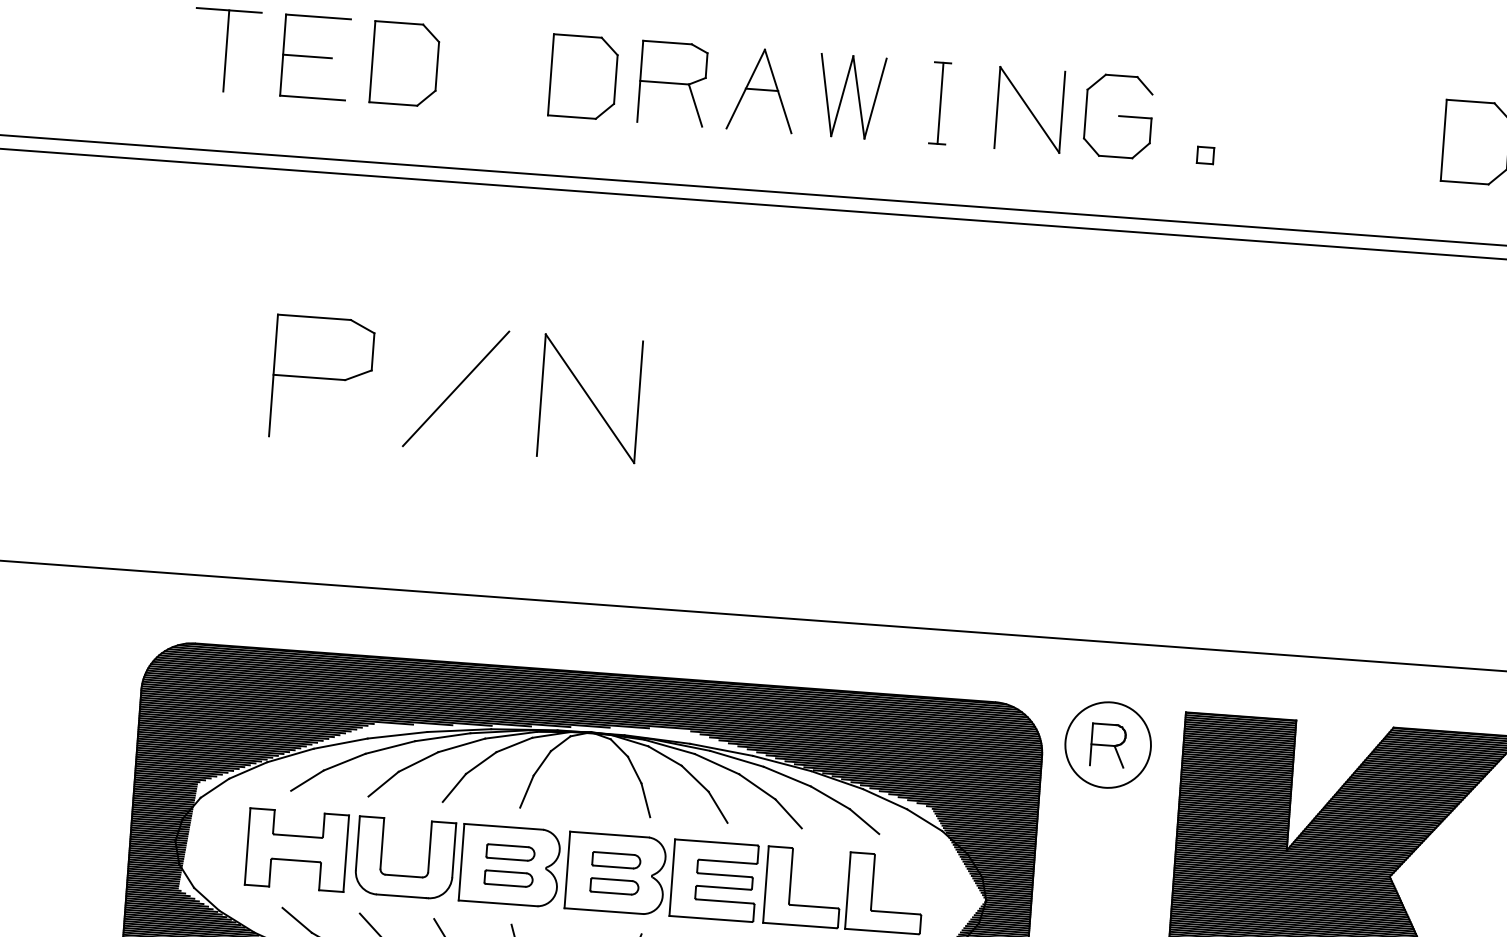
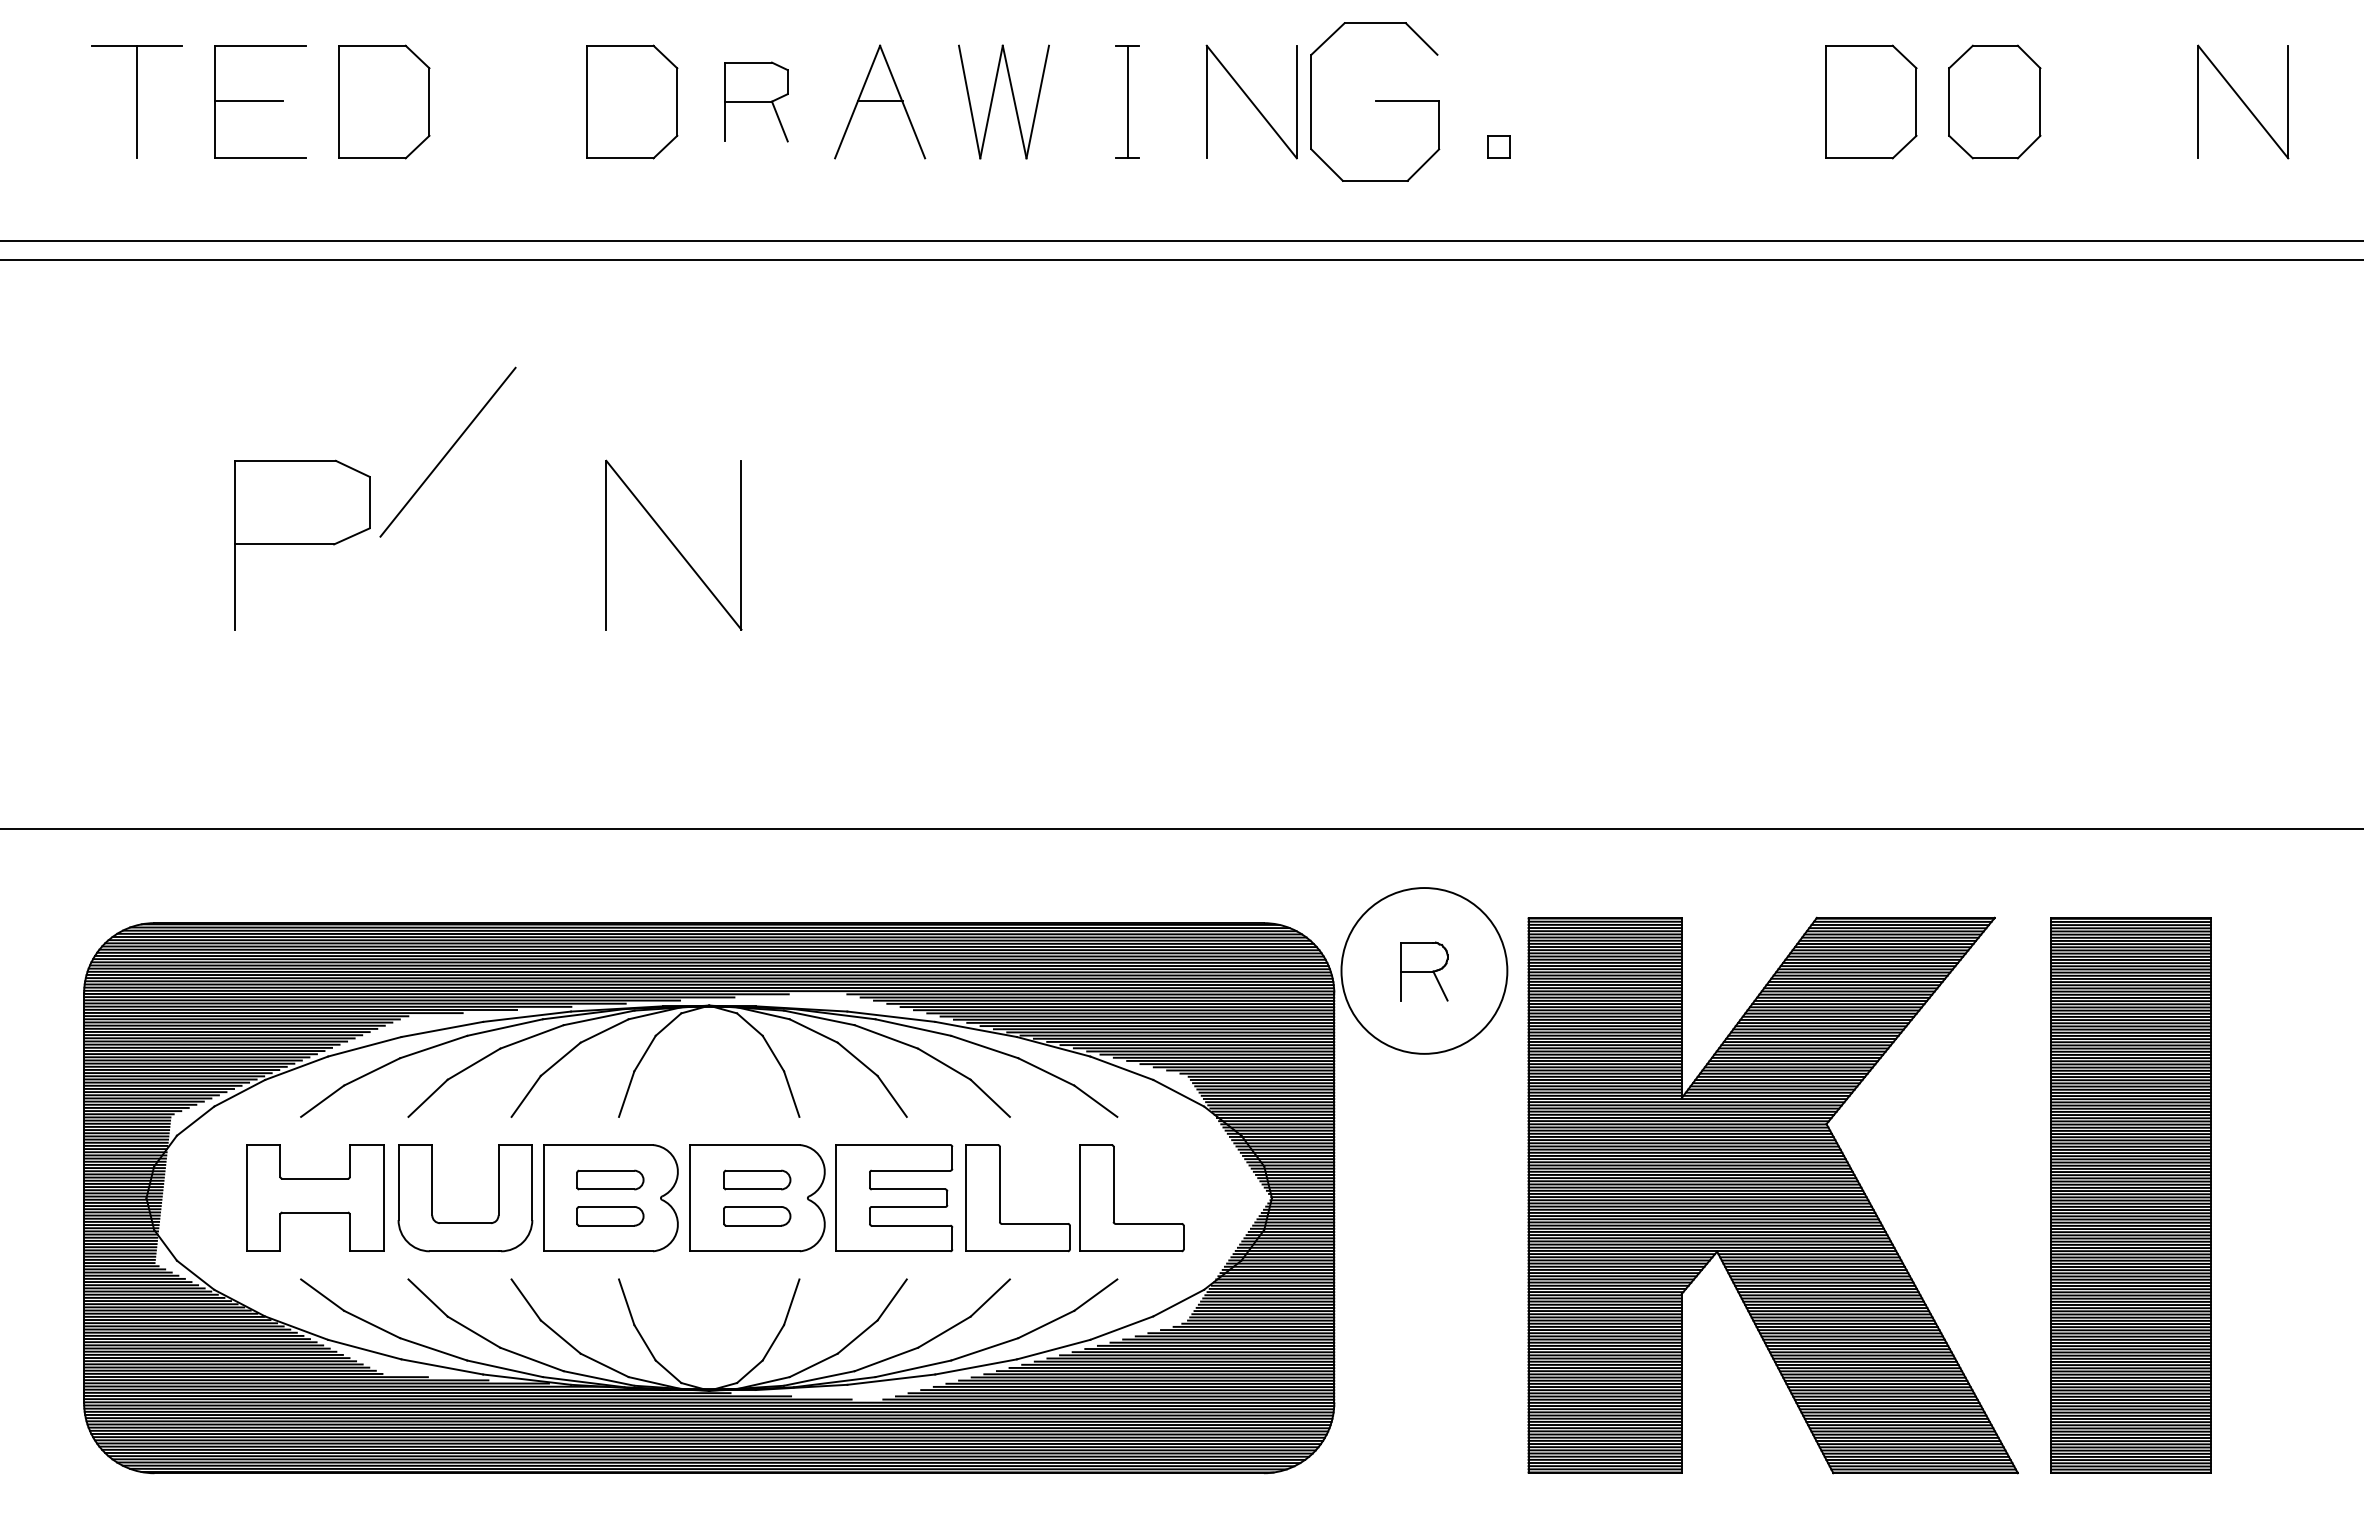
part: (672, 83) -> (756, 101), size x0.7
part: (1118, 116) -> (1374, 101), size x1.4
line: (455, 388) -> (447, 451), moved
circle: (1108, 744) -> (1424, 970), size x1.4

